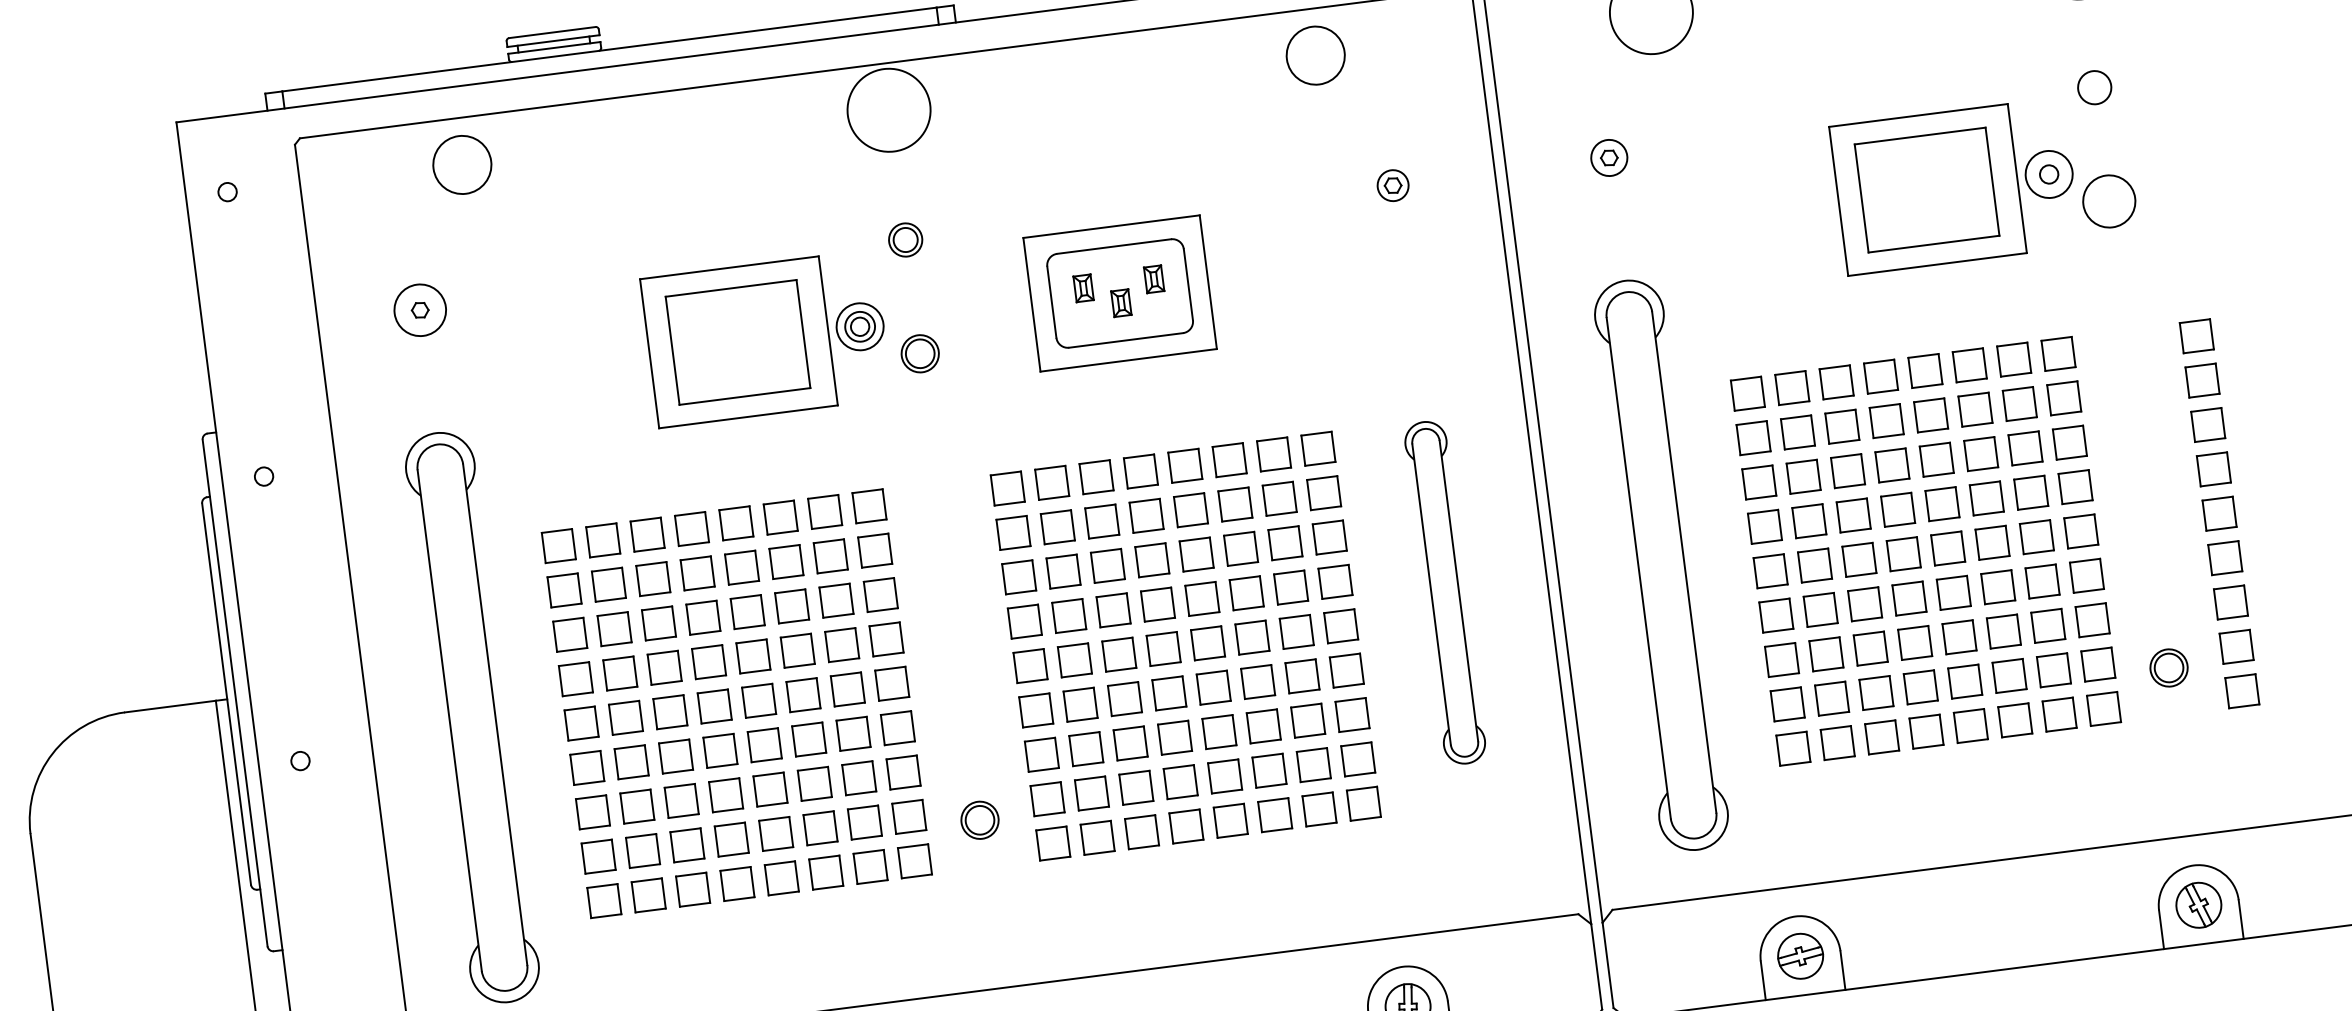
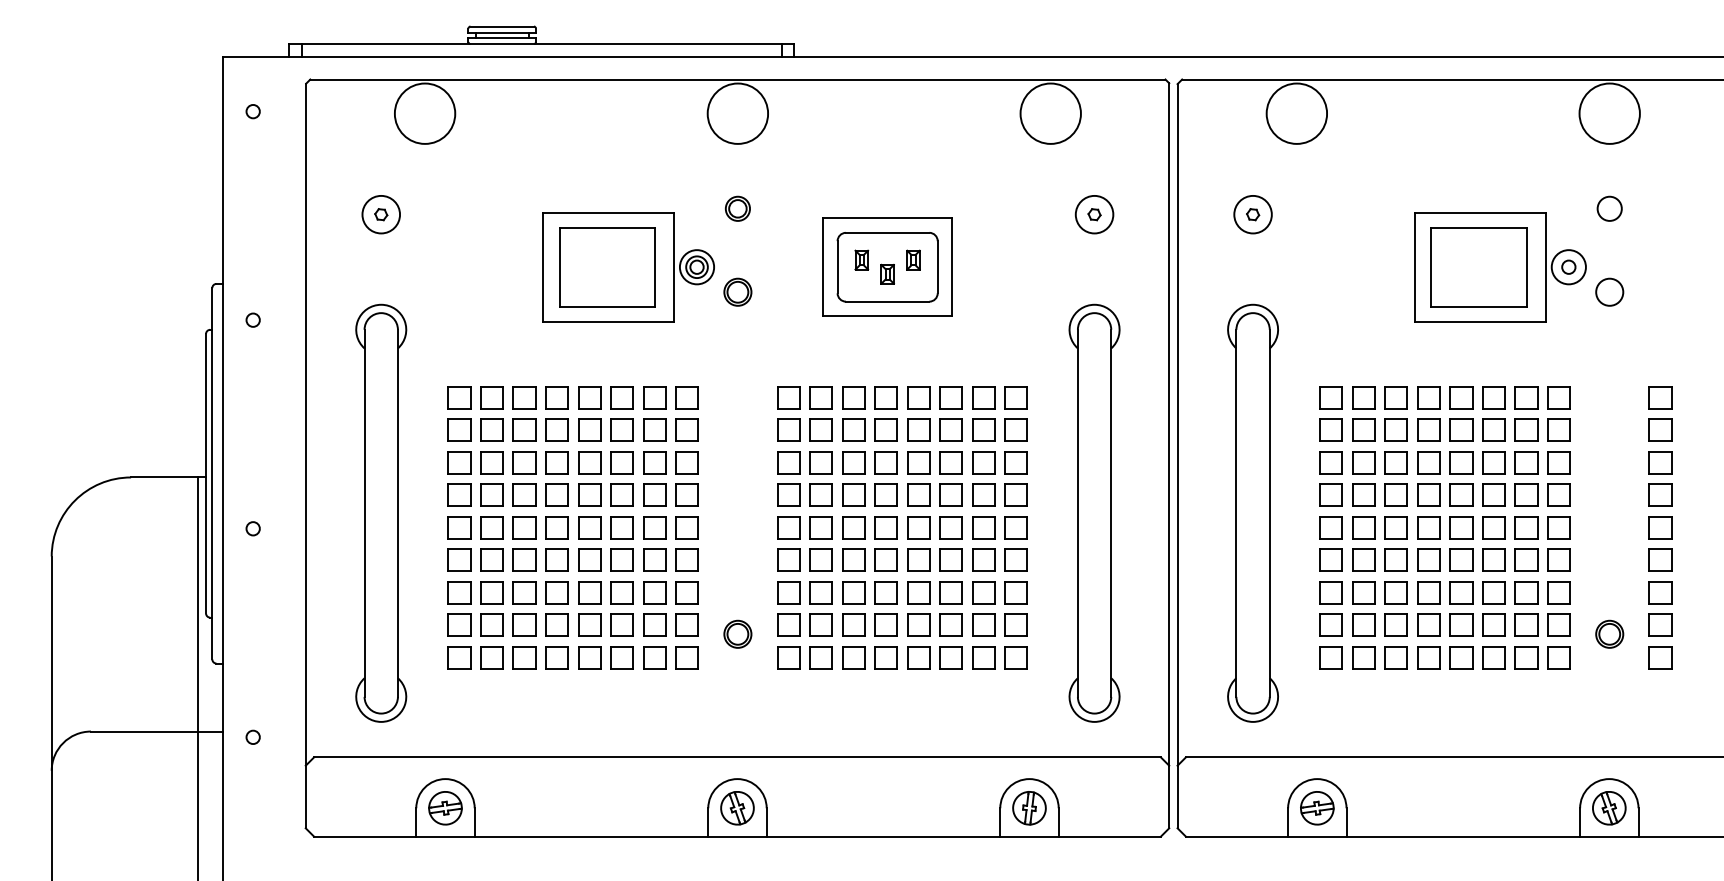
circle: (1315, 55) -> (1050, 113), size x1.43
circle: (1608, 157) -> (1252, 214), size x1.43
circle: (461, 164) -> (424, 113), size x1.43
circle: (1393, 185) -> (1094, 214), size x1.67
circle: (2108, 200) -> (1609, 291), size x0.71
part: (1445, 591) -> (1094, 512), size x1.67

